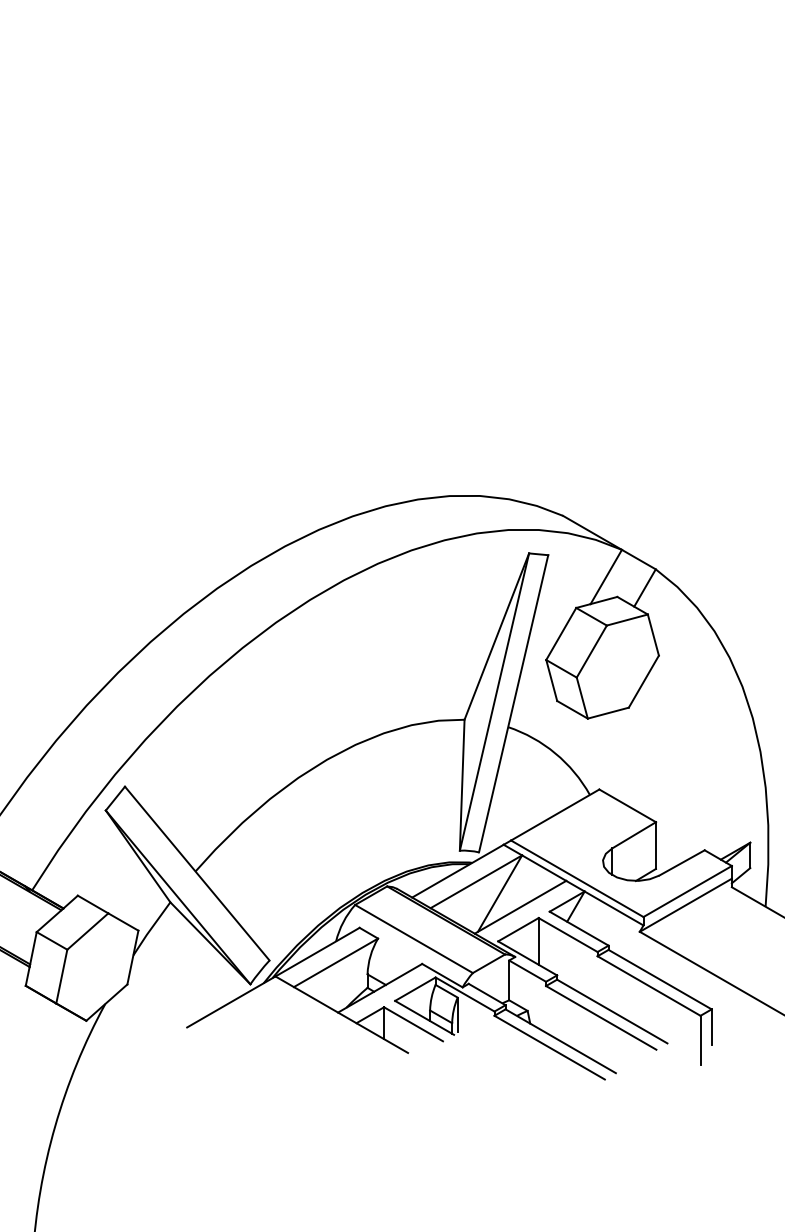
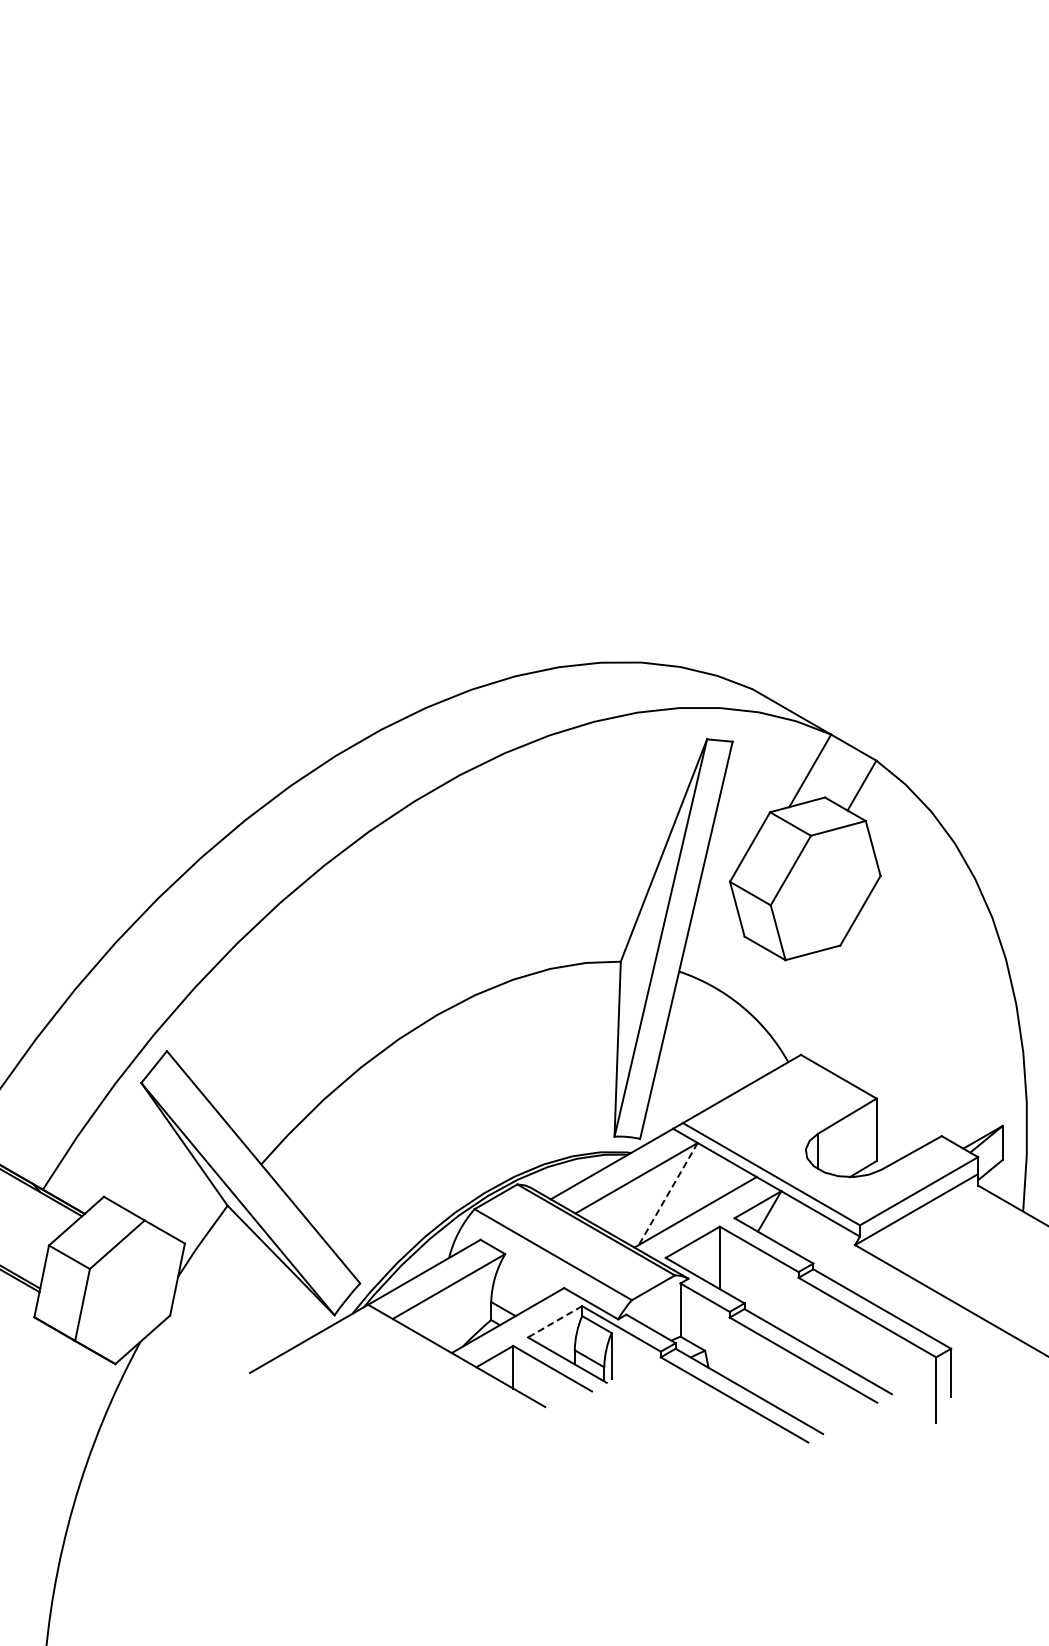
line: (500, 893) -> (668, 1194), solid -> dashed
line: (414, 989) -> (554, 1322), solid -> dashed

